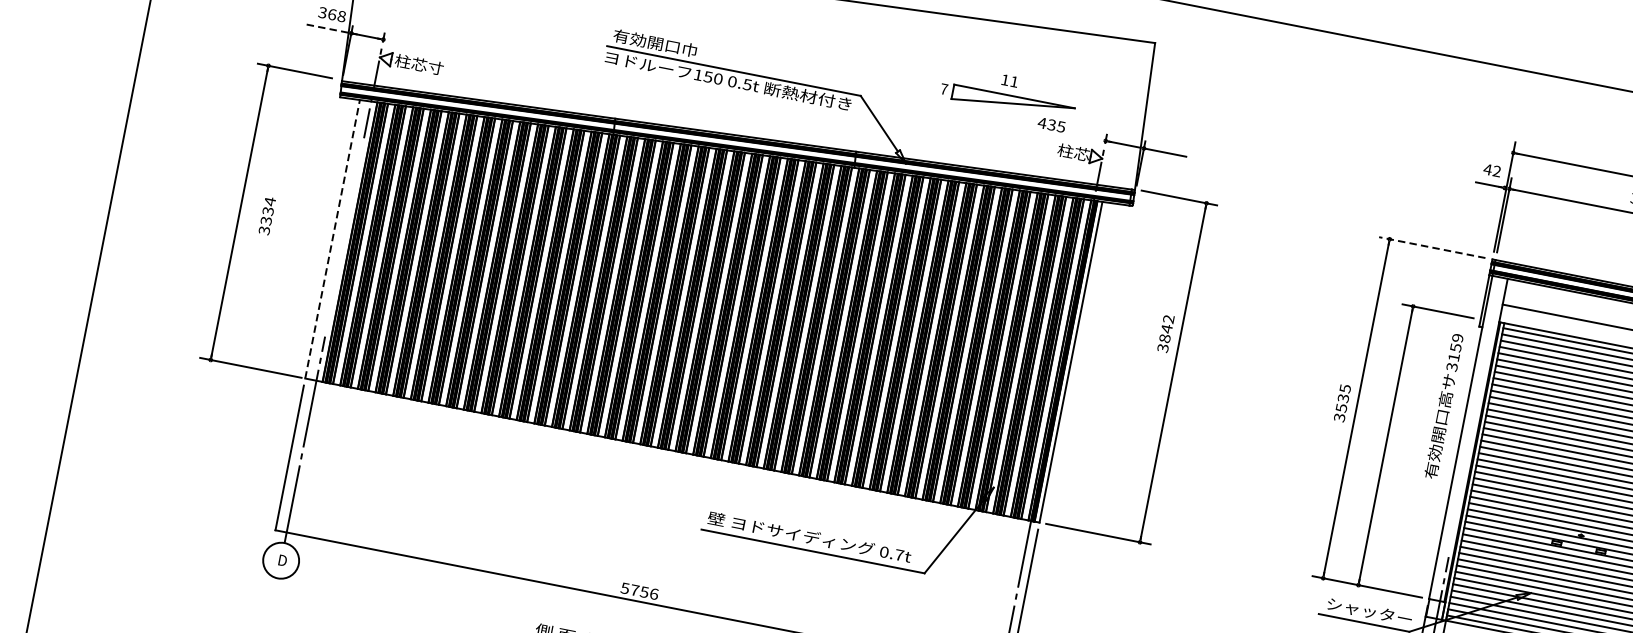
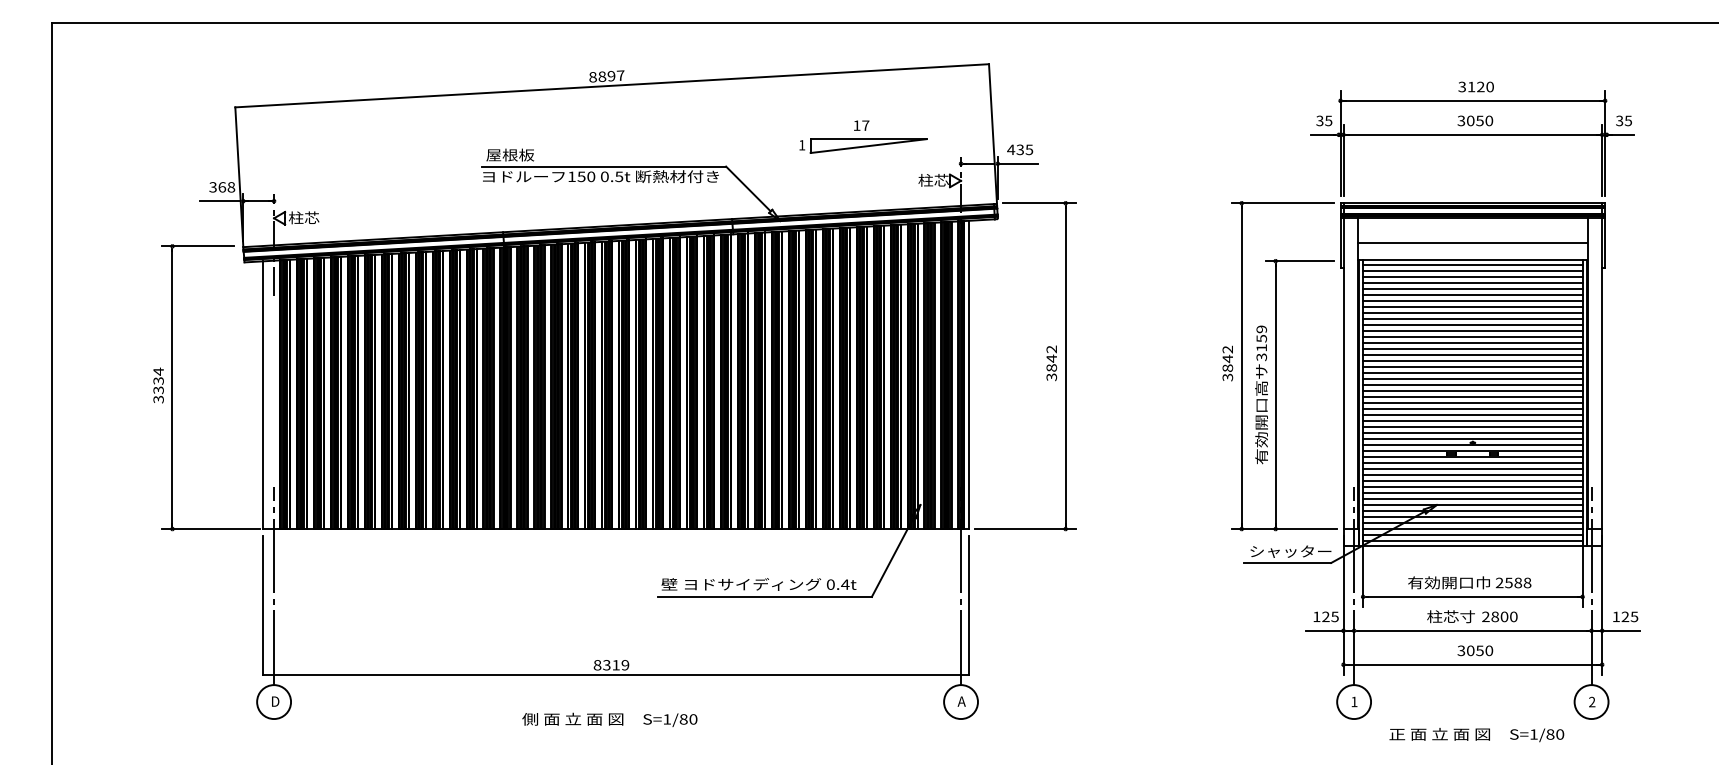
line: (326, 28) -> (219, 201), dashed -> solid
text: (655, 42) -> (526, 154), 有効開口巾 -> 屋根板
text: (435, 67) -> (327, 217), 柱芯寸 -> 柱芯
text: (1014, 81) -> (865, 125), 11 -> 17
text: (944, 89) -> (802, 145), 7 -> 1
text: (1052, 124) -> (1020, 149), moved
text: (1492, 170) -> (1324, 120), 42 -> 35
text: (267, 215) -> (158, 385), moved
line: (332, 239) -> (263, 395), dashed -> solid
line: (1432, 247) -> (1282, 203), dashed -> solid
text: (1165, 333) -> (1051, 363), moved
text: (1343, 397) -> (1227, 358), 3535 -> 3842
text: (1444, 405) -> (1261, 394), moved
text: (899, 555) -> (845, 584), 0.7t -> 0.4t
text: (639, 591) -> (611, 665), 5756 -> 8319

